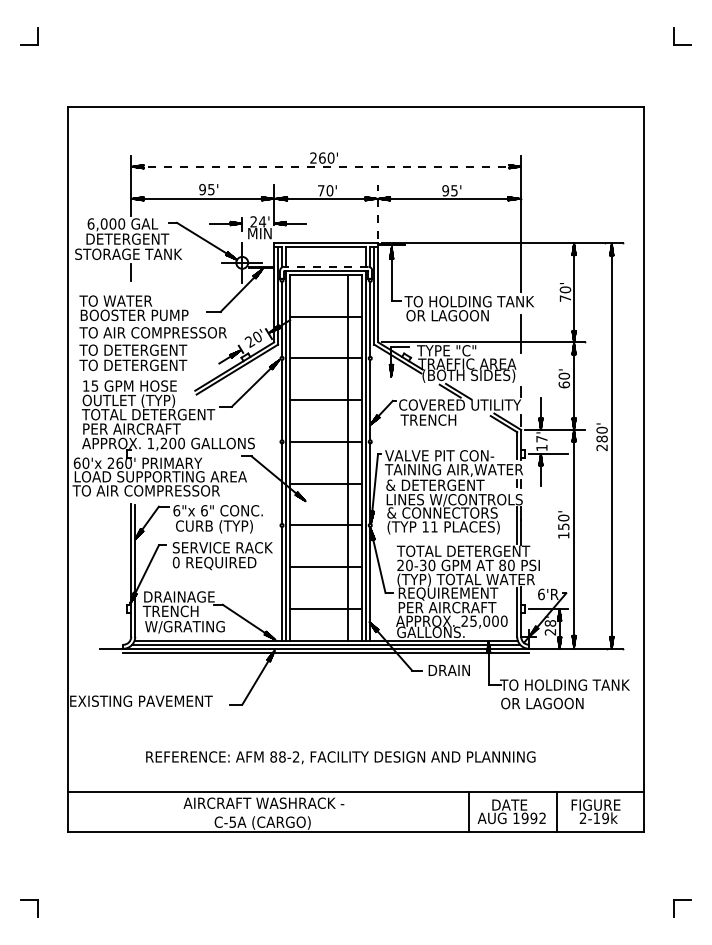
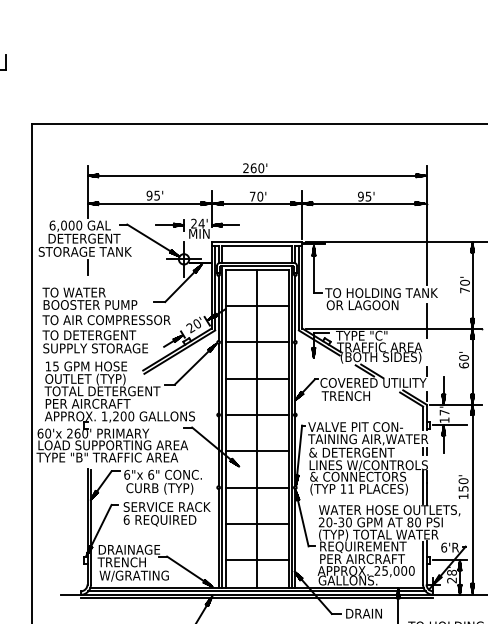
line: (326, 166) -> (257, 175), dashed -> solid
line: (378, 211) -> (302, 214), dashed -> solid
line: (325, 266) -> (256, 262), dashed -> solid
text: (139, 365) -> (94, 348), TO DETERGENT -> SUPPLY STORAGE
line: (348, 457) -> (257, 428), moved
text: (158, 490) -> (111, 457), TO AIR COMPRESSOR -> TYPE "B" TRAFFIC AREA
text: (477, 551) -> (388, 510), TOTAL DETERGENT -> WATER HOSE OUTLETS,
text: (176, 562) -> (126, 519), 0 -> 6

